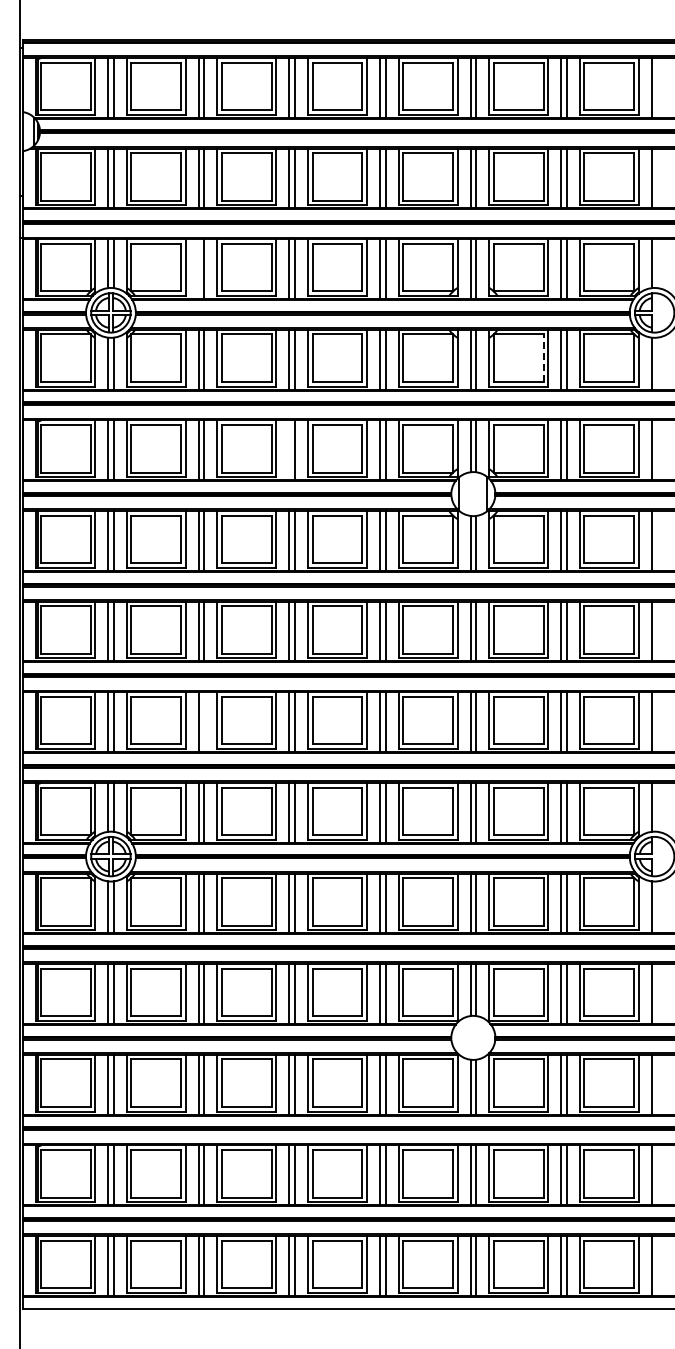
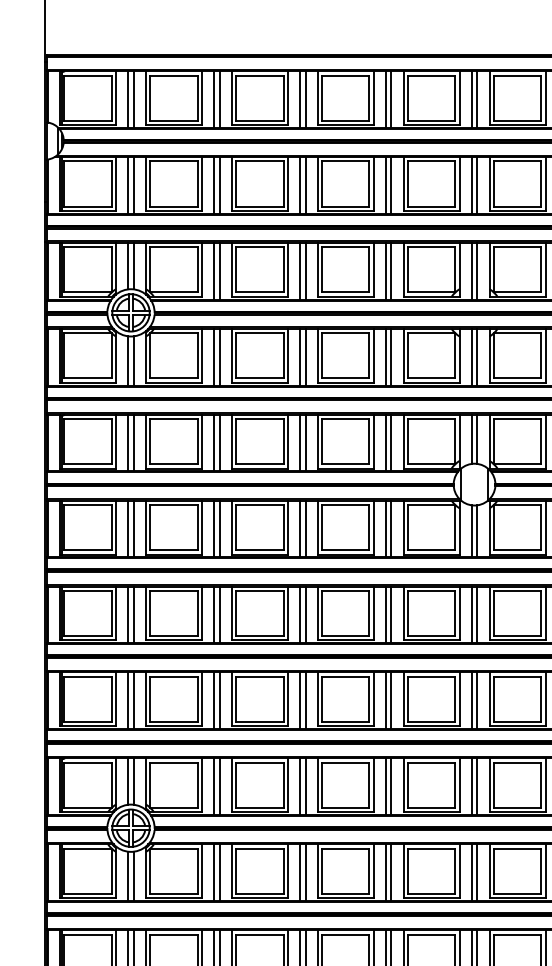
line: (198, 268) -> (214, 270), added
line: (543, 358) -> (541, 356), dashed -> solid
line: (289, 450) -> (300, 443), added
line: (204, 722) -> (219, 701), added

